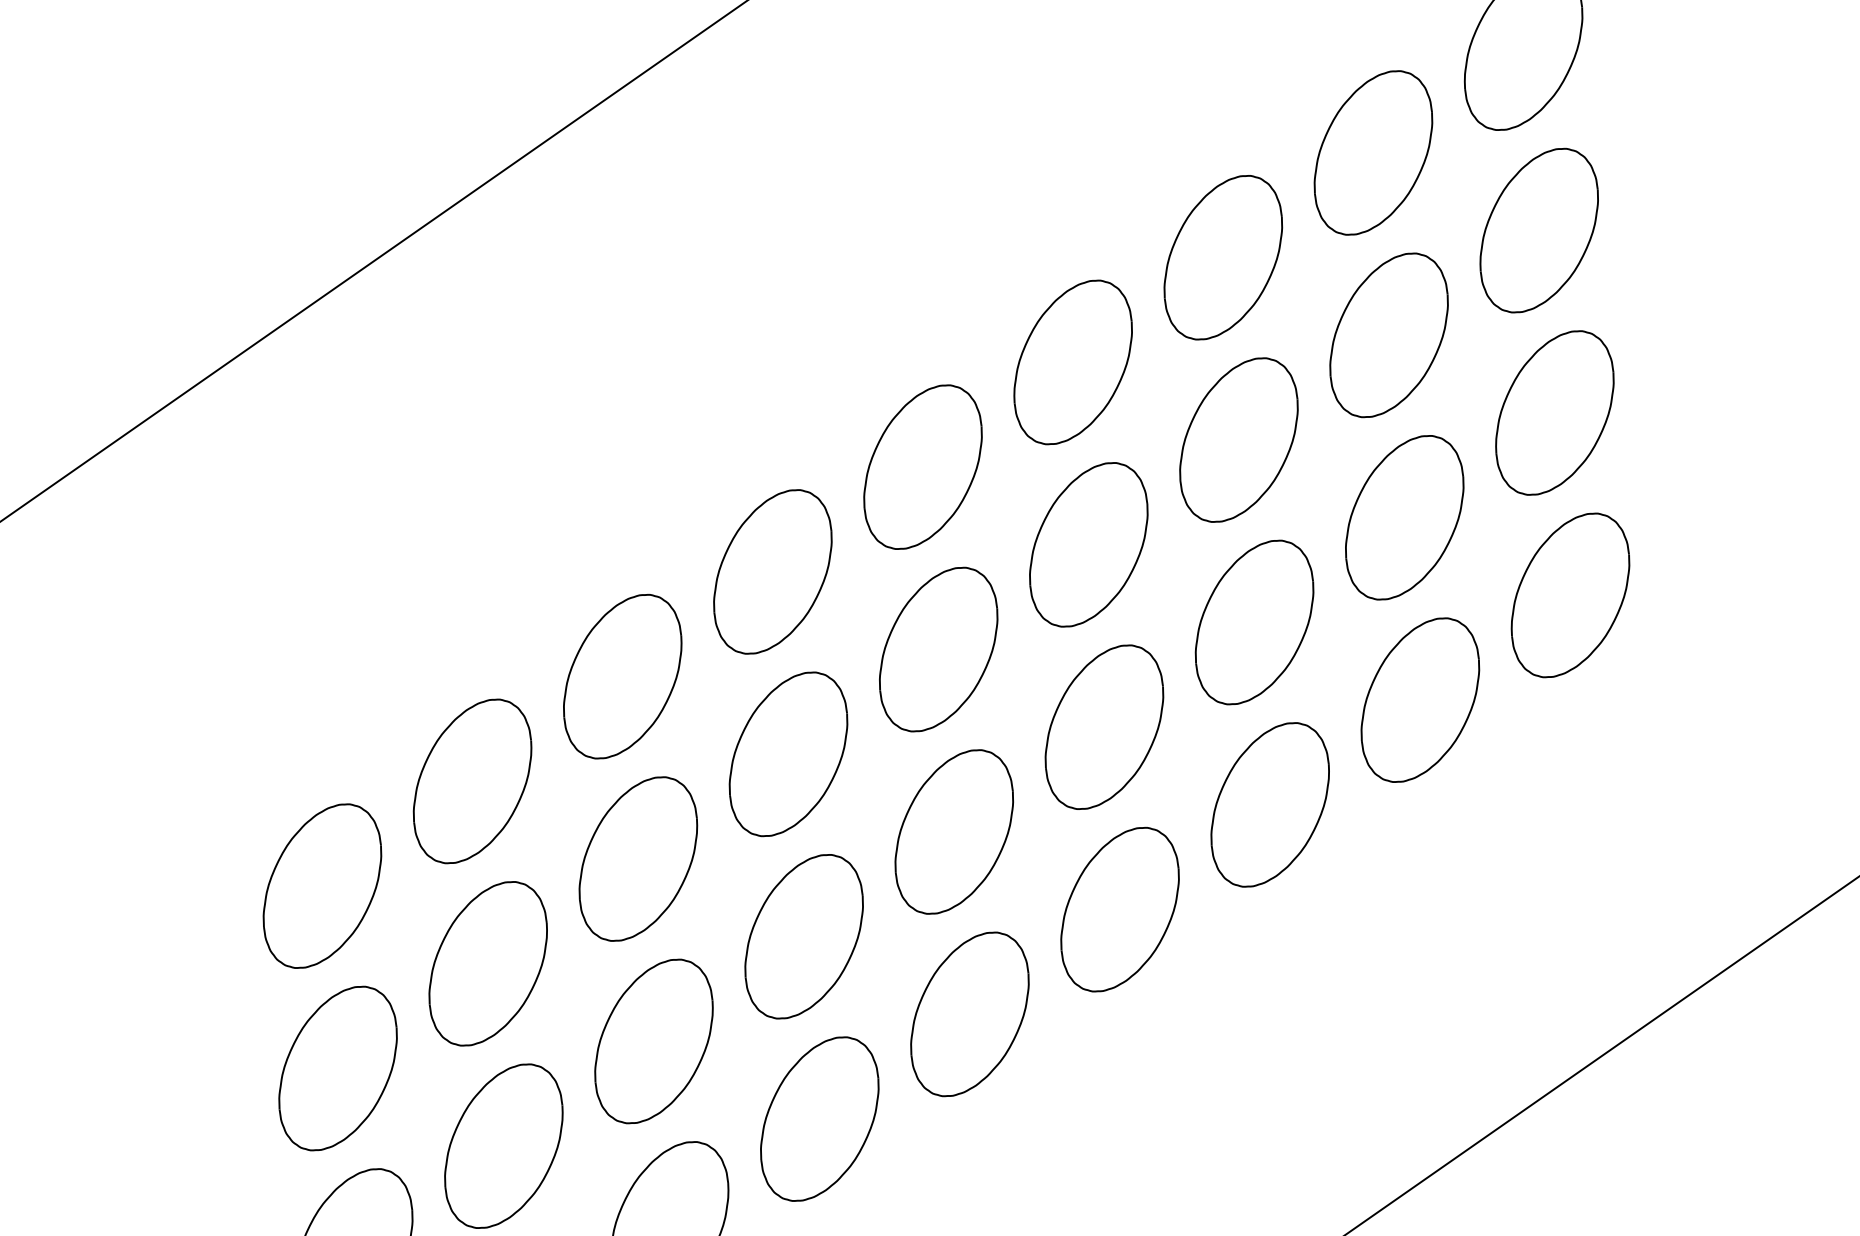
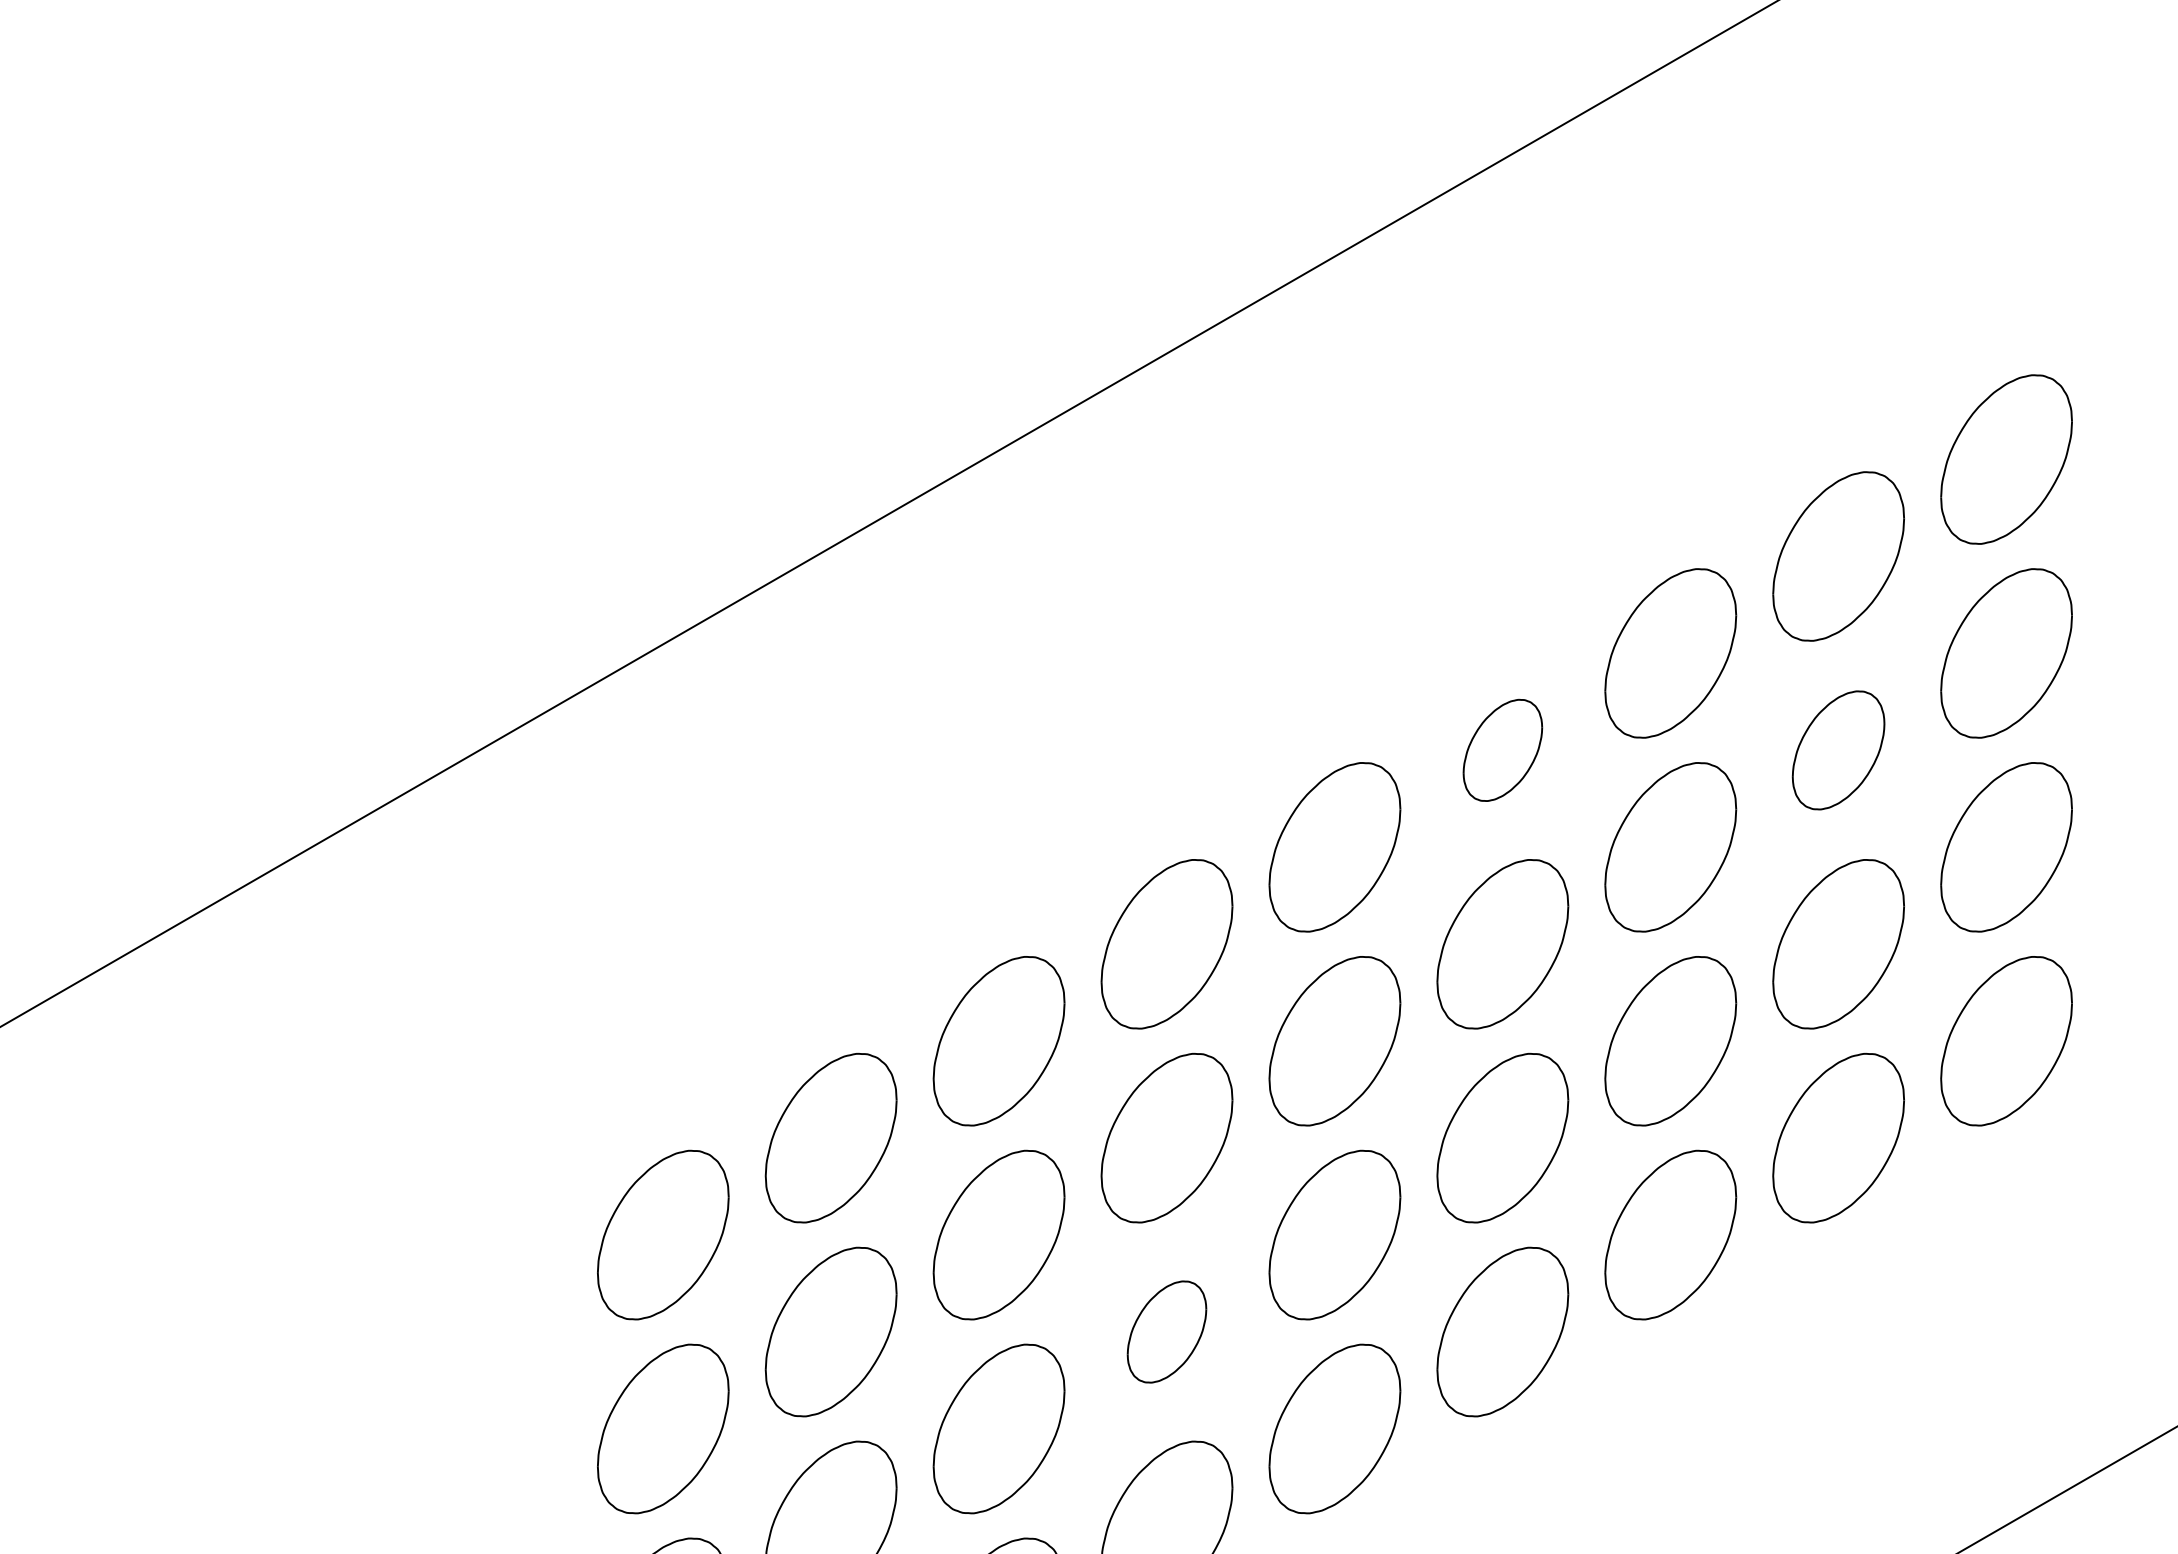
part: (1388, 335) -> (1838, 750), size x0.7
part: (1072, 362) -> (1502, 750), size x0.6
part: (803, 936) -> (1166, 1331), size x0.6

